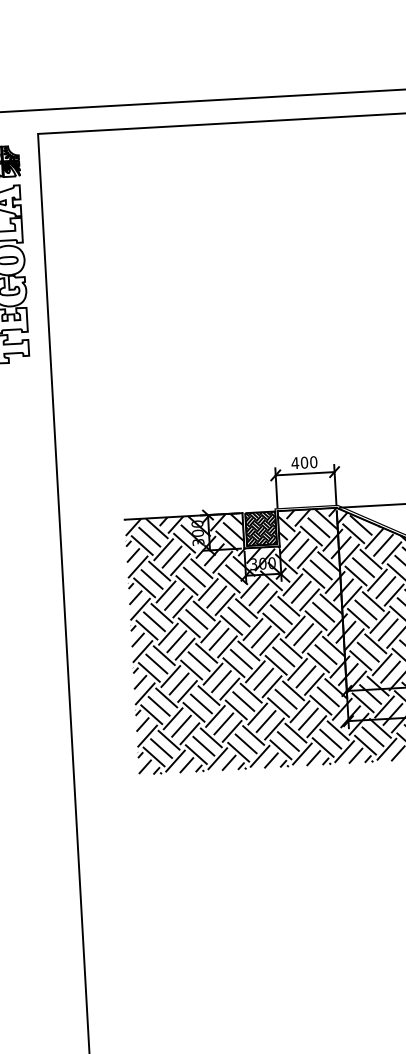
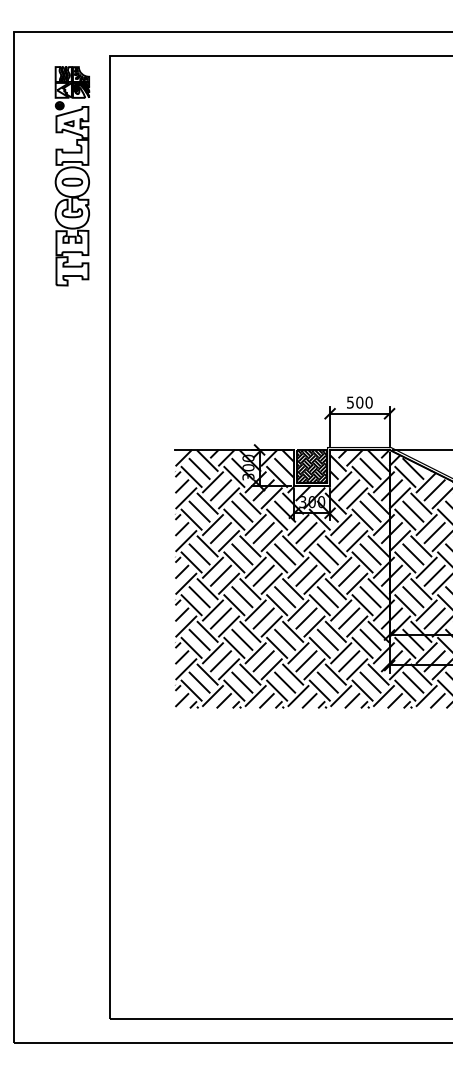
text: (295, 463) -> (350, 402), 400 -> 500

